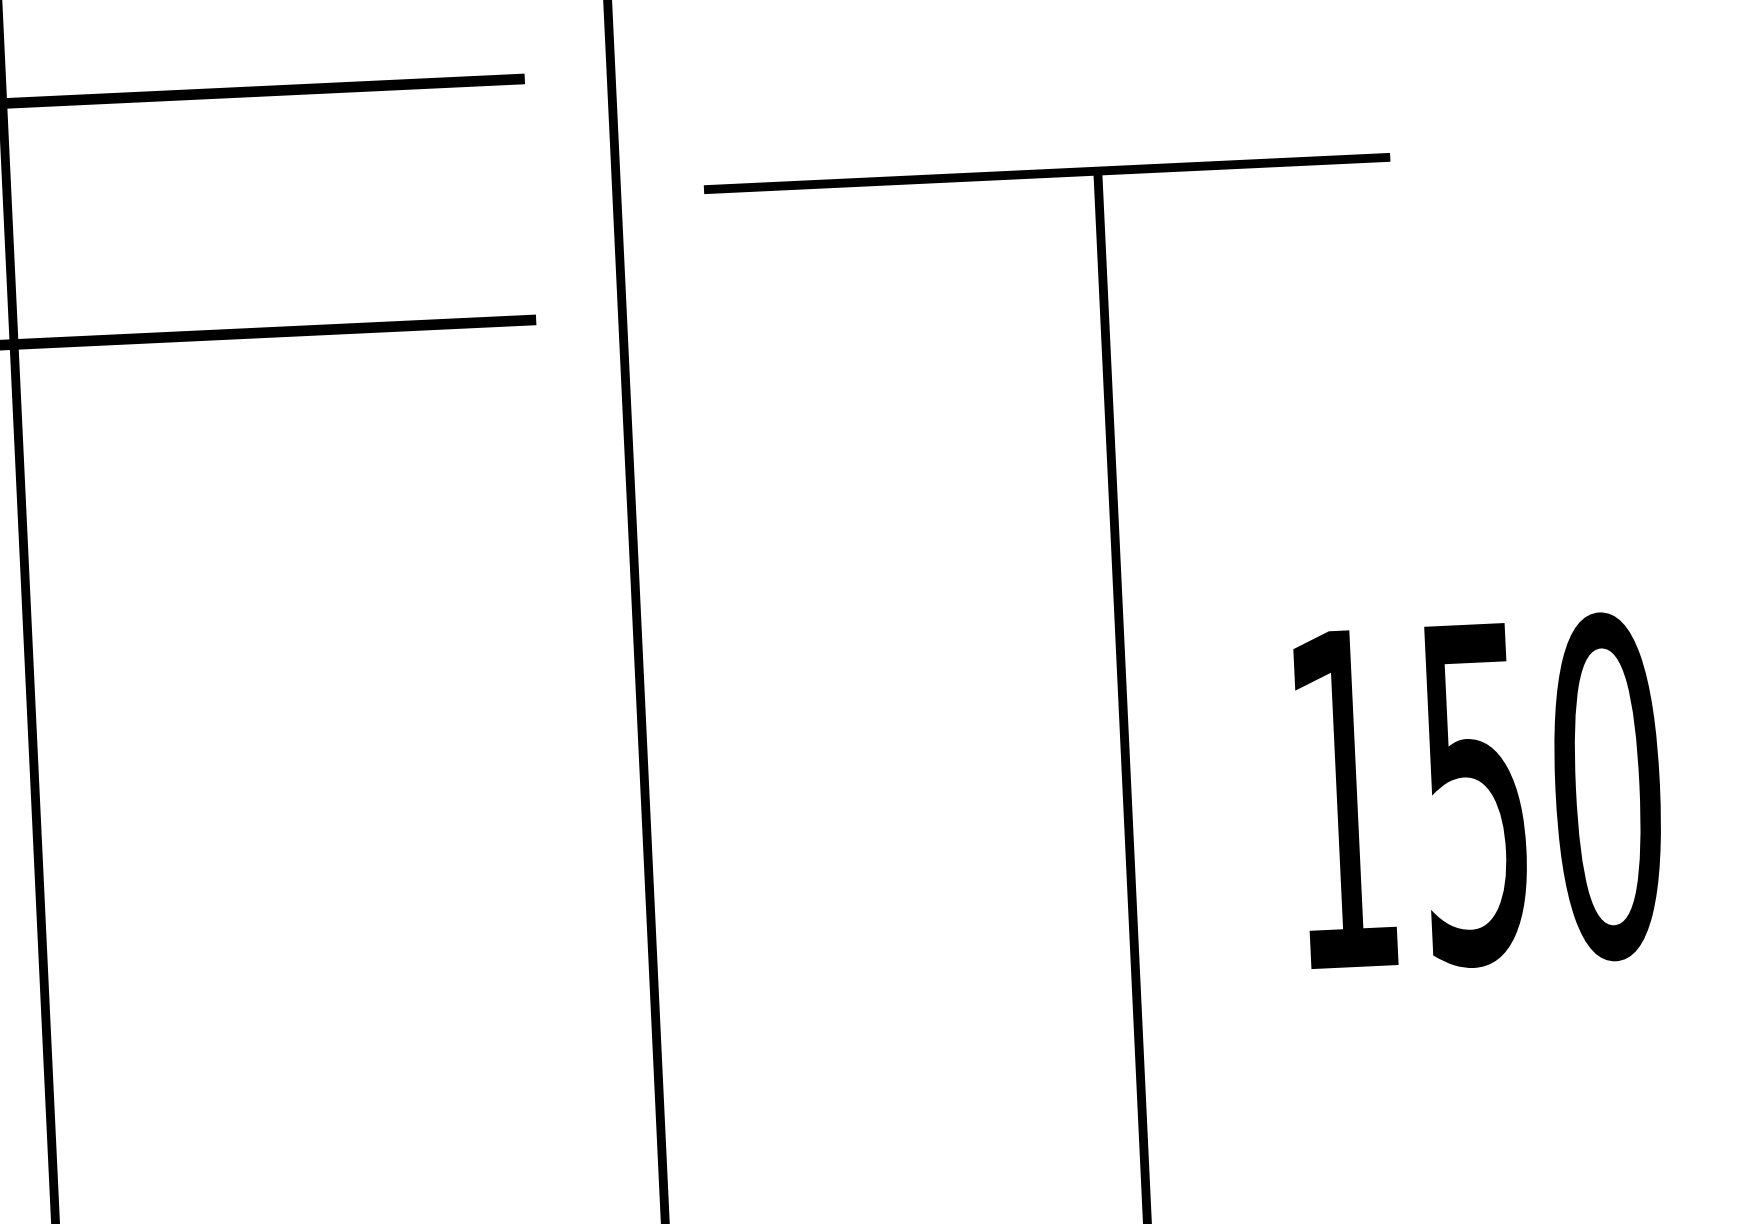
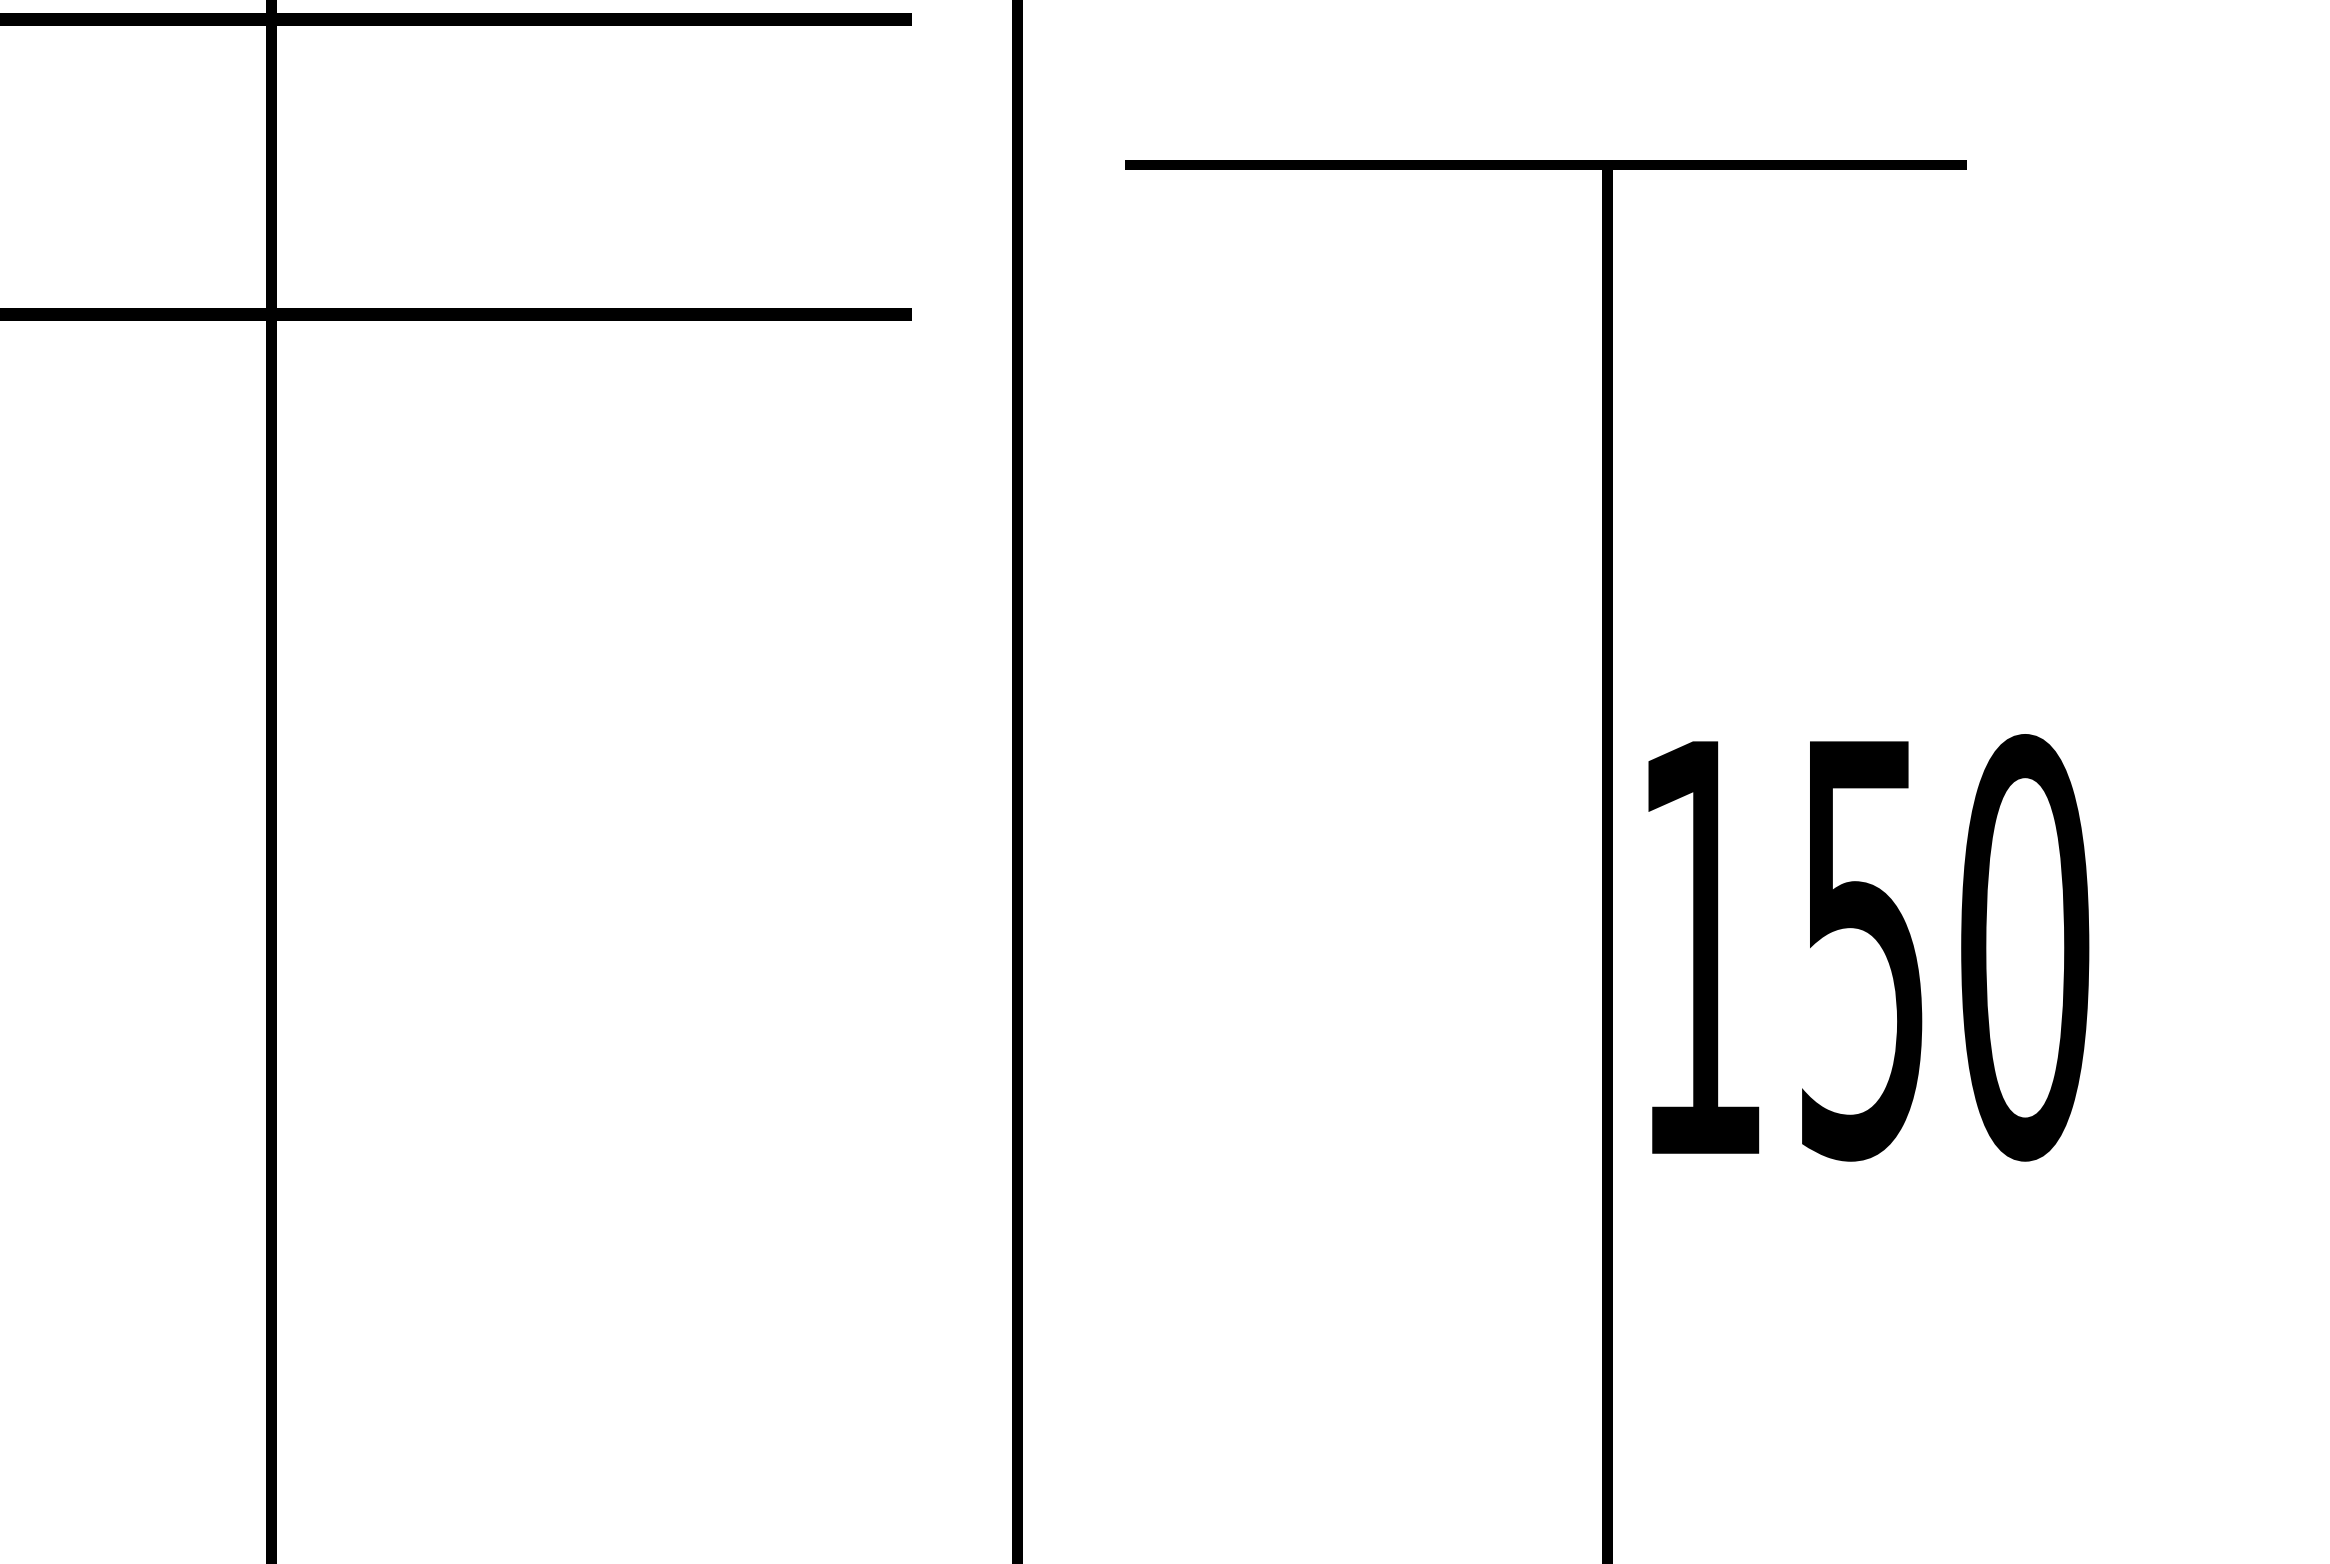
text: (1479, 792) -> (1868, 947), moved

